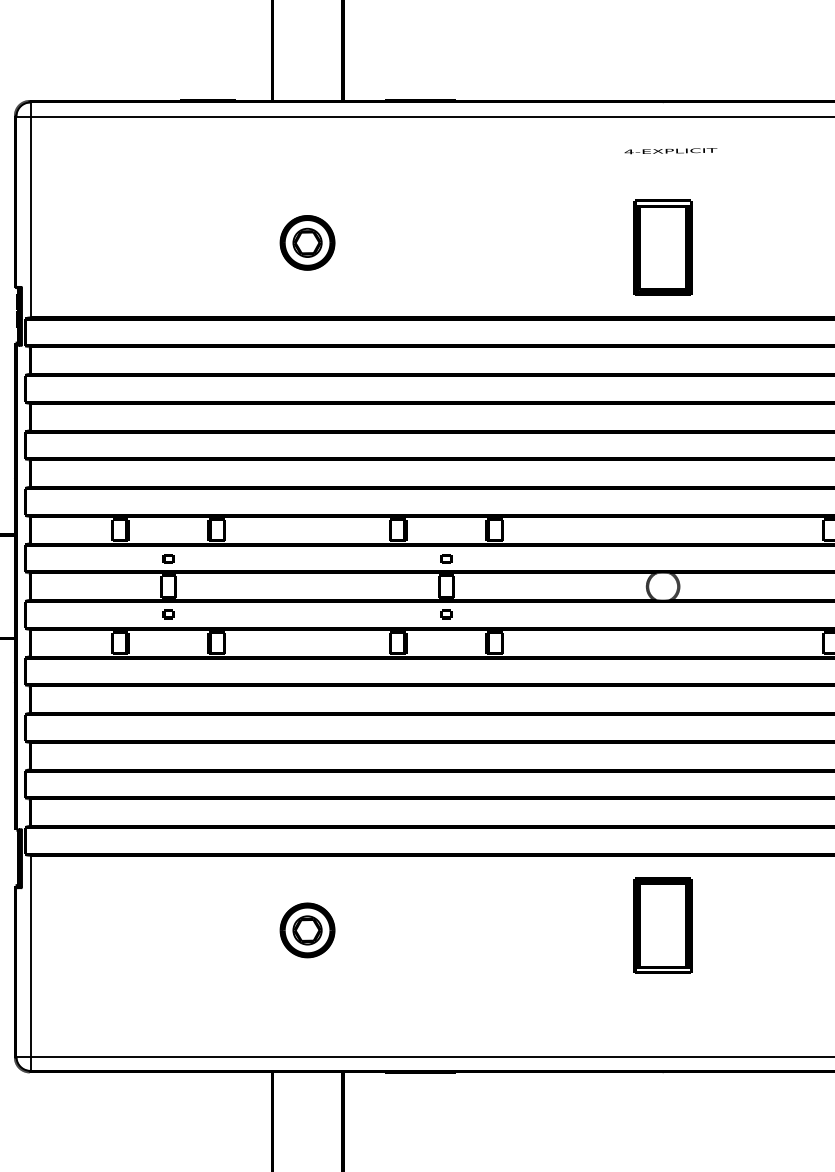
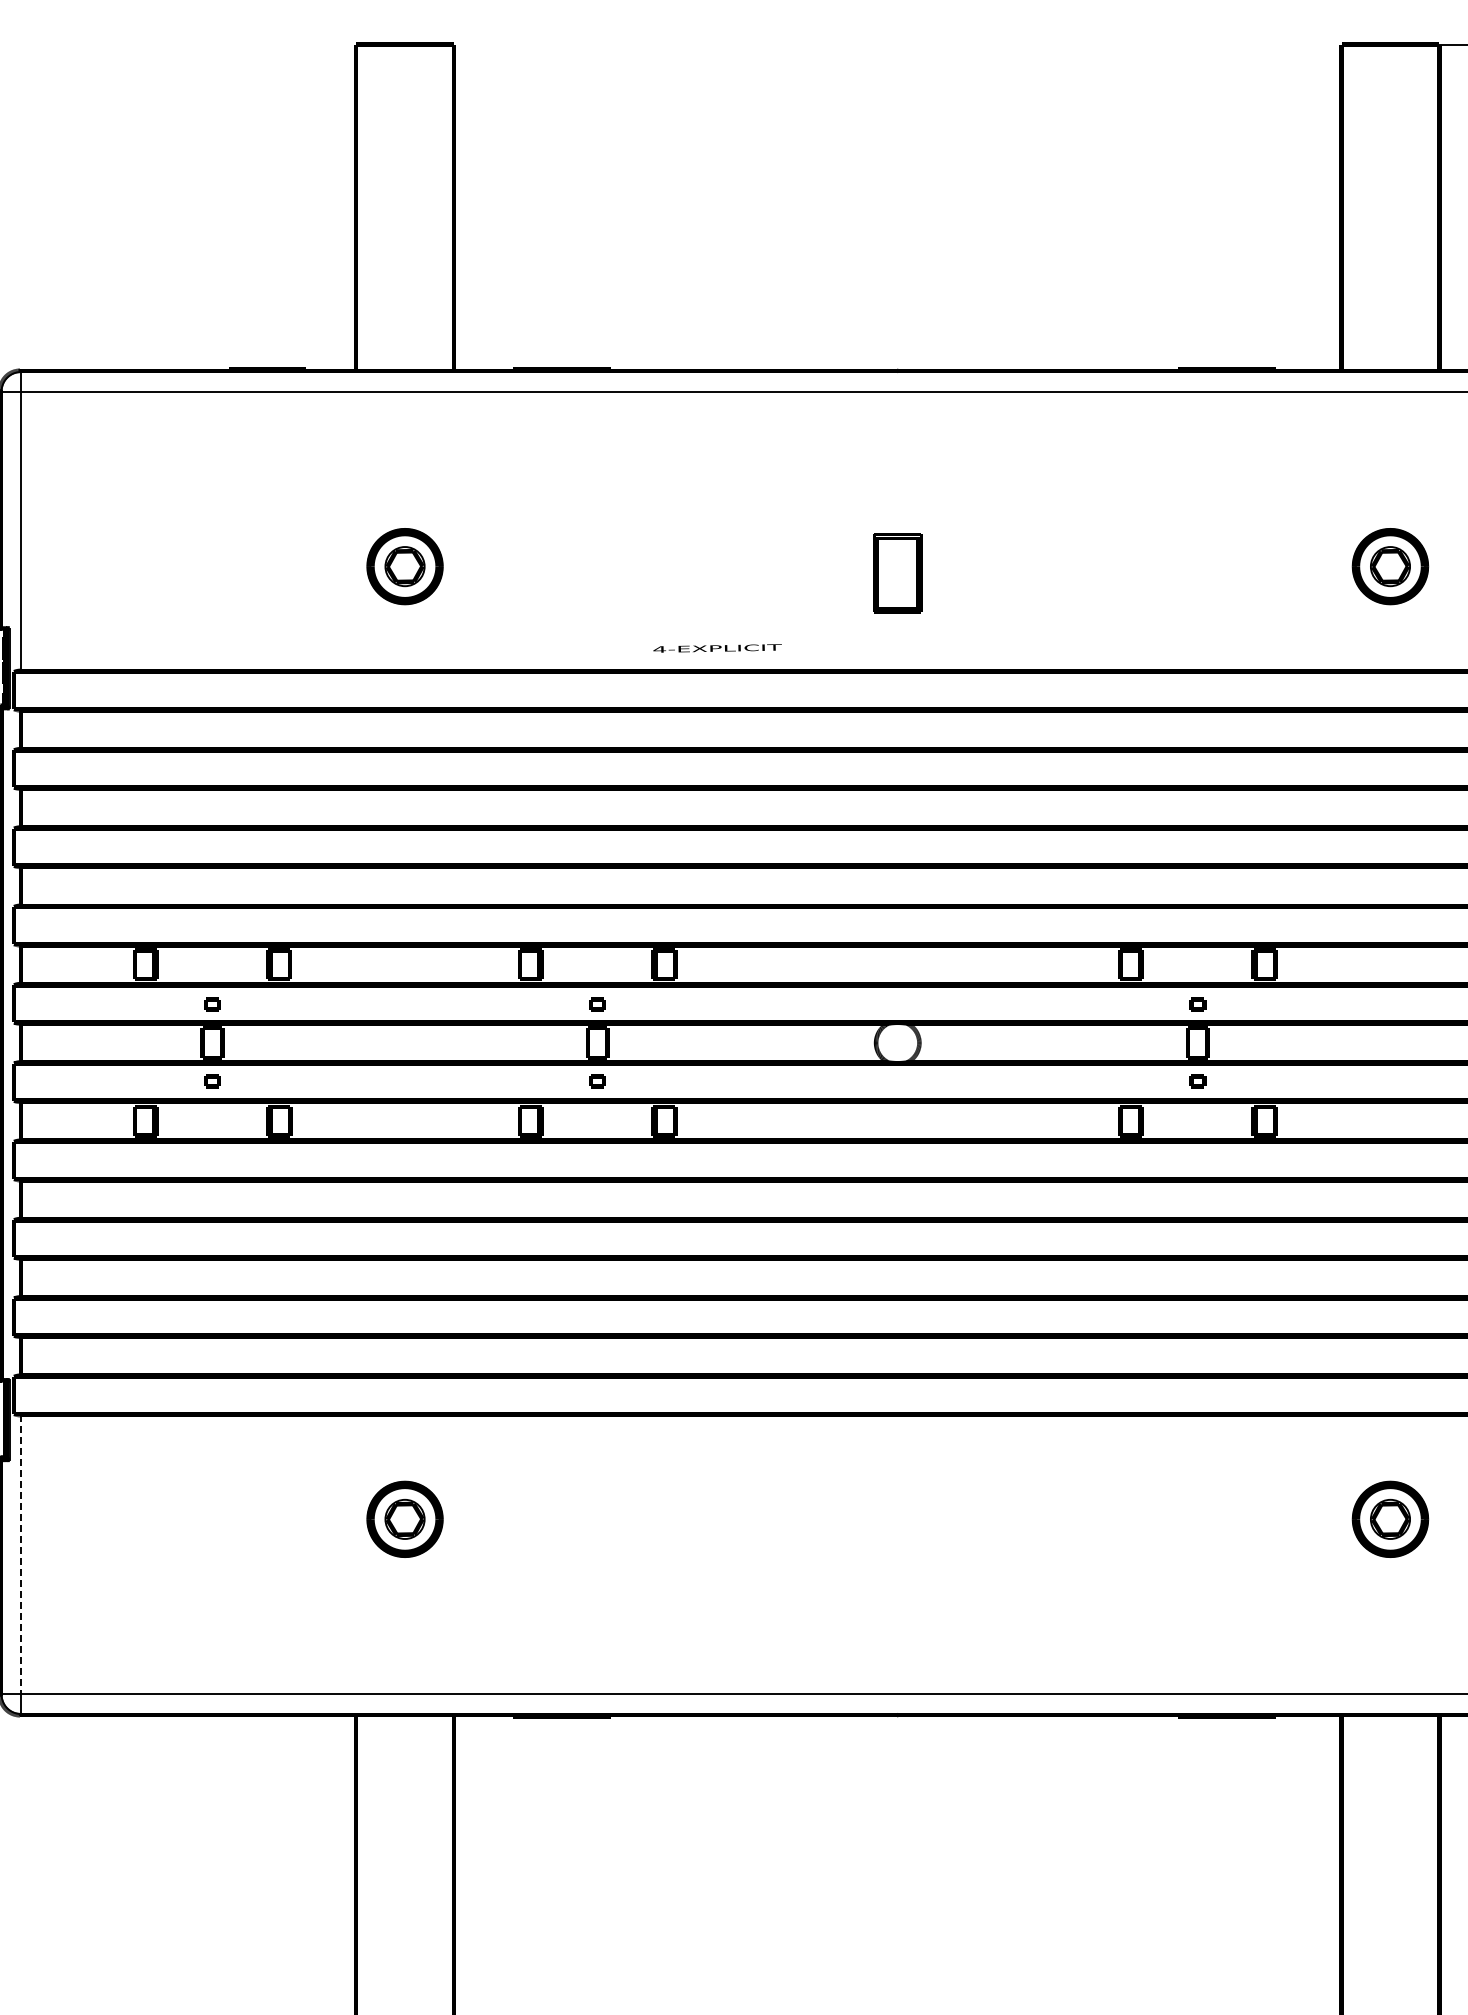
text: (670, 151) -> (717, 648), moved
part: (662, 247) -> (897, 573), size x0.6
part: (662, 925) -> (897, 1512), removed
line: (30, 955) -> (21, 1554), solid -> dashed

